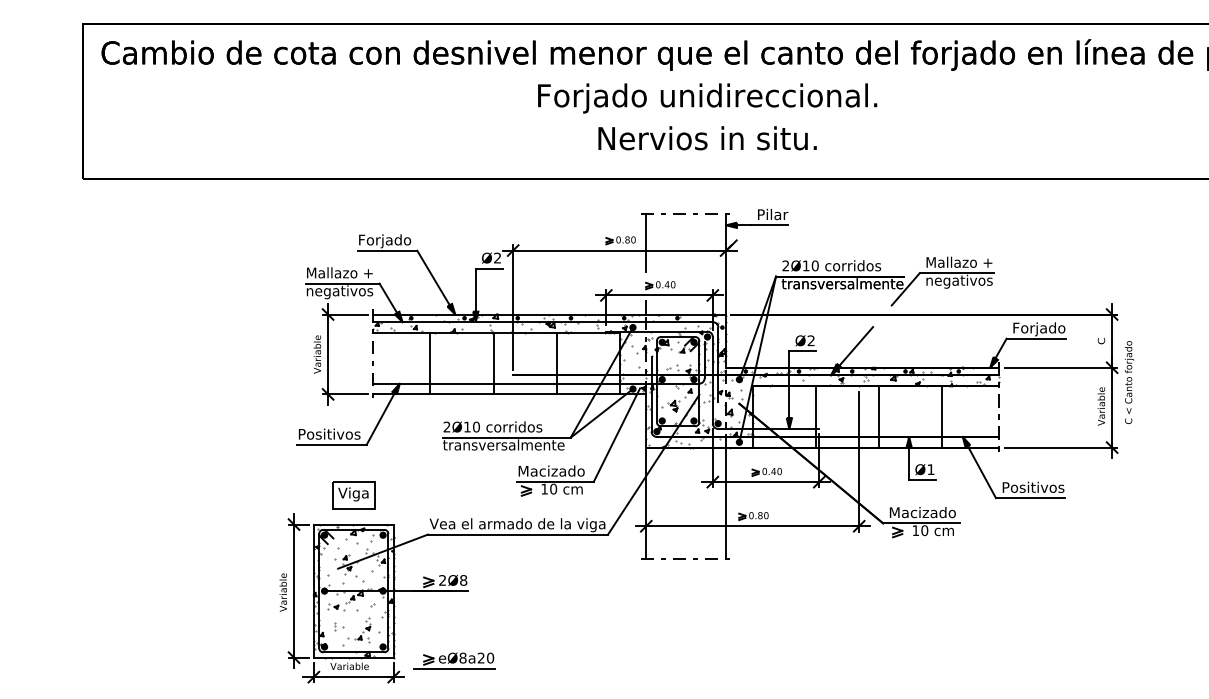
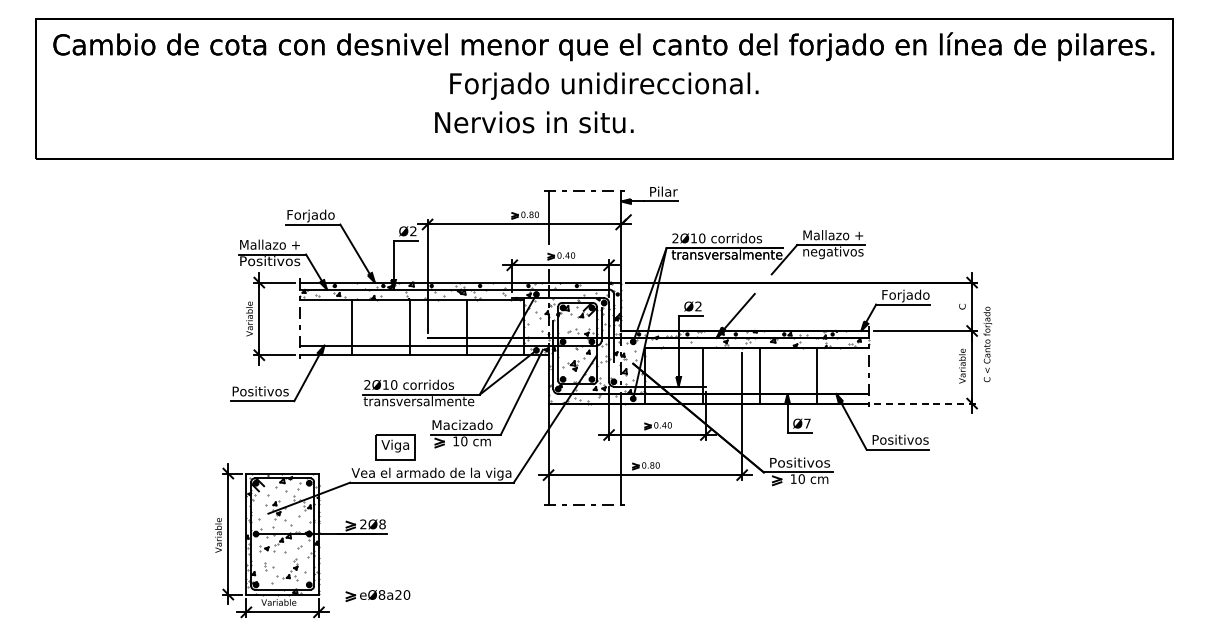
text: (707, 138) -> (534, 122), moved
text: (339, 292) -> (269, 262), negativos -> Positivos
line: (1061, 447) -> (926, 403), solid -> dashed
text: (931, 469) -> (807, 423), Ø1 -> Ø7
part: (353, 495) -> (395, 447), moved
text: (923, 512) -> (800, 462), Macizado -> Positivos
line: (454, 668) -> (374, 604), removed

